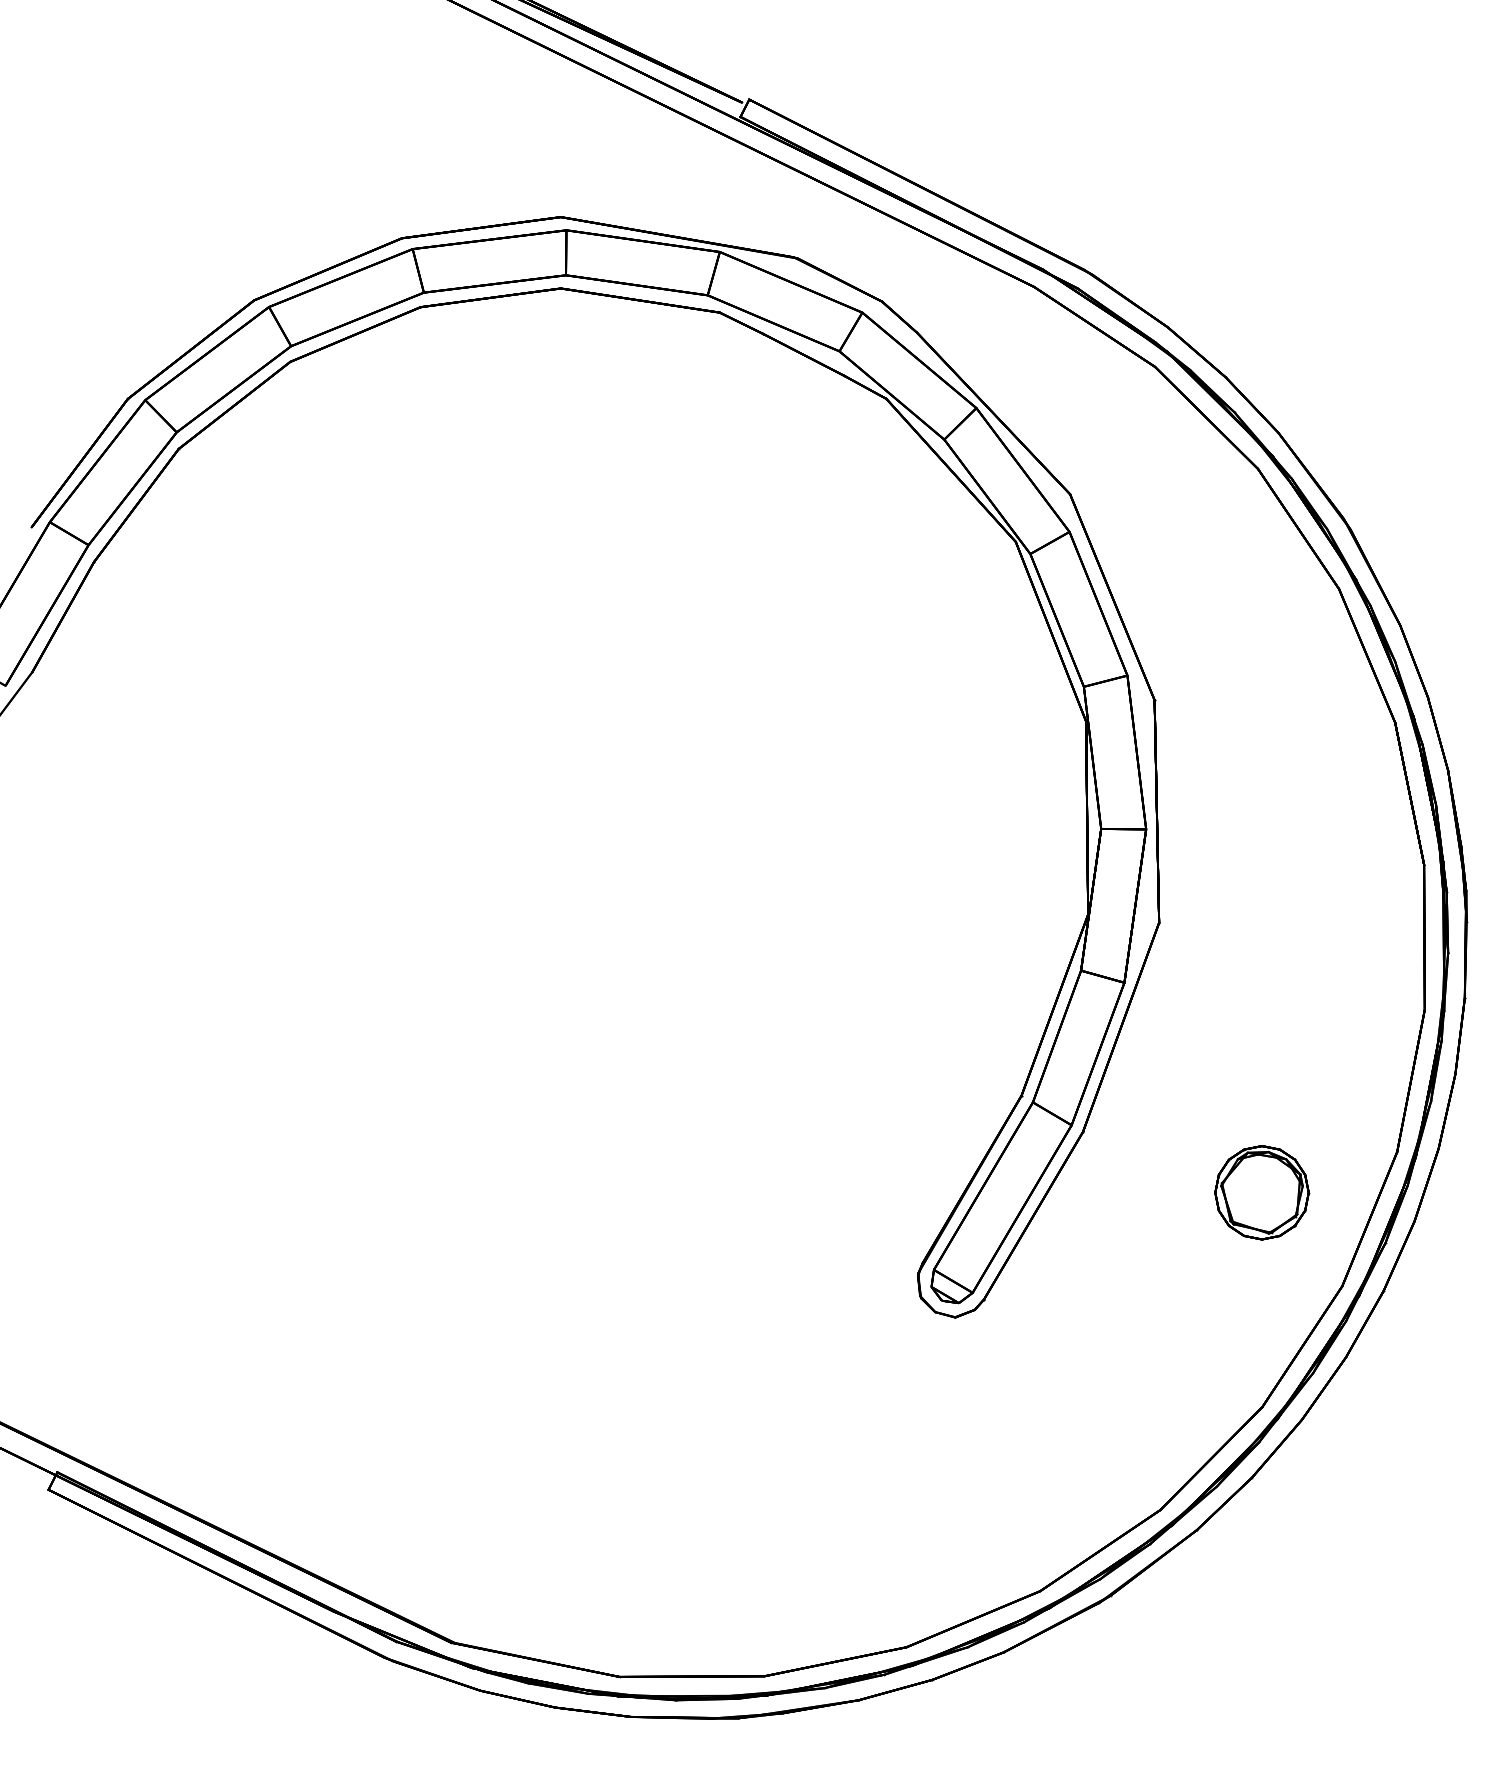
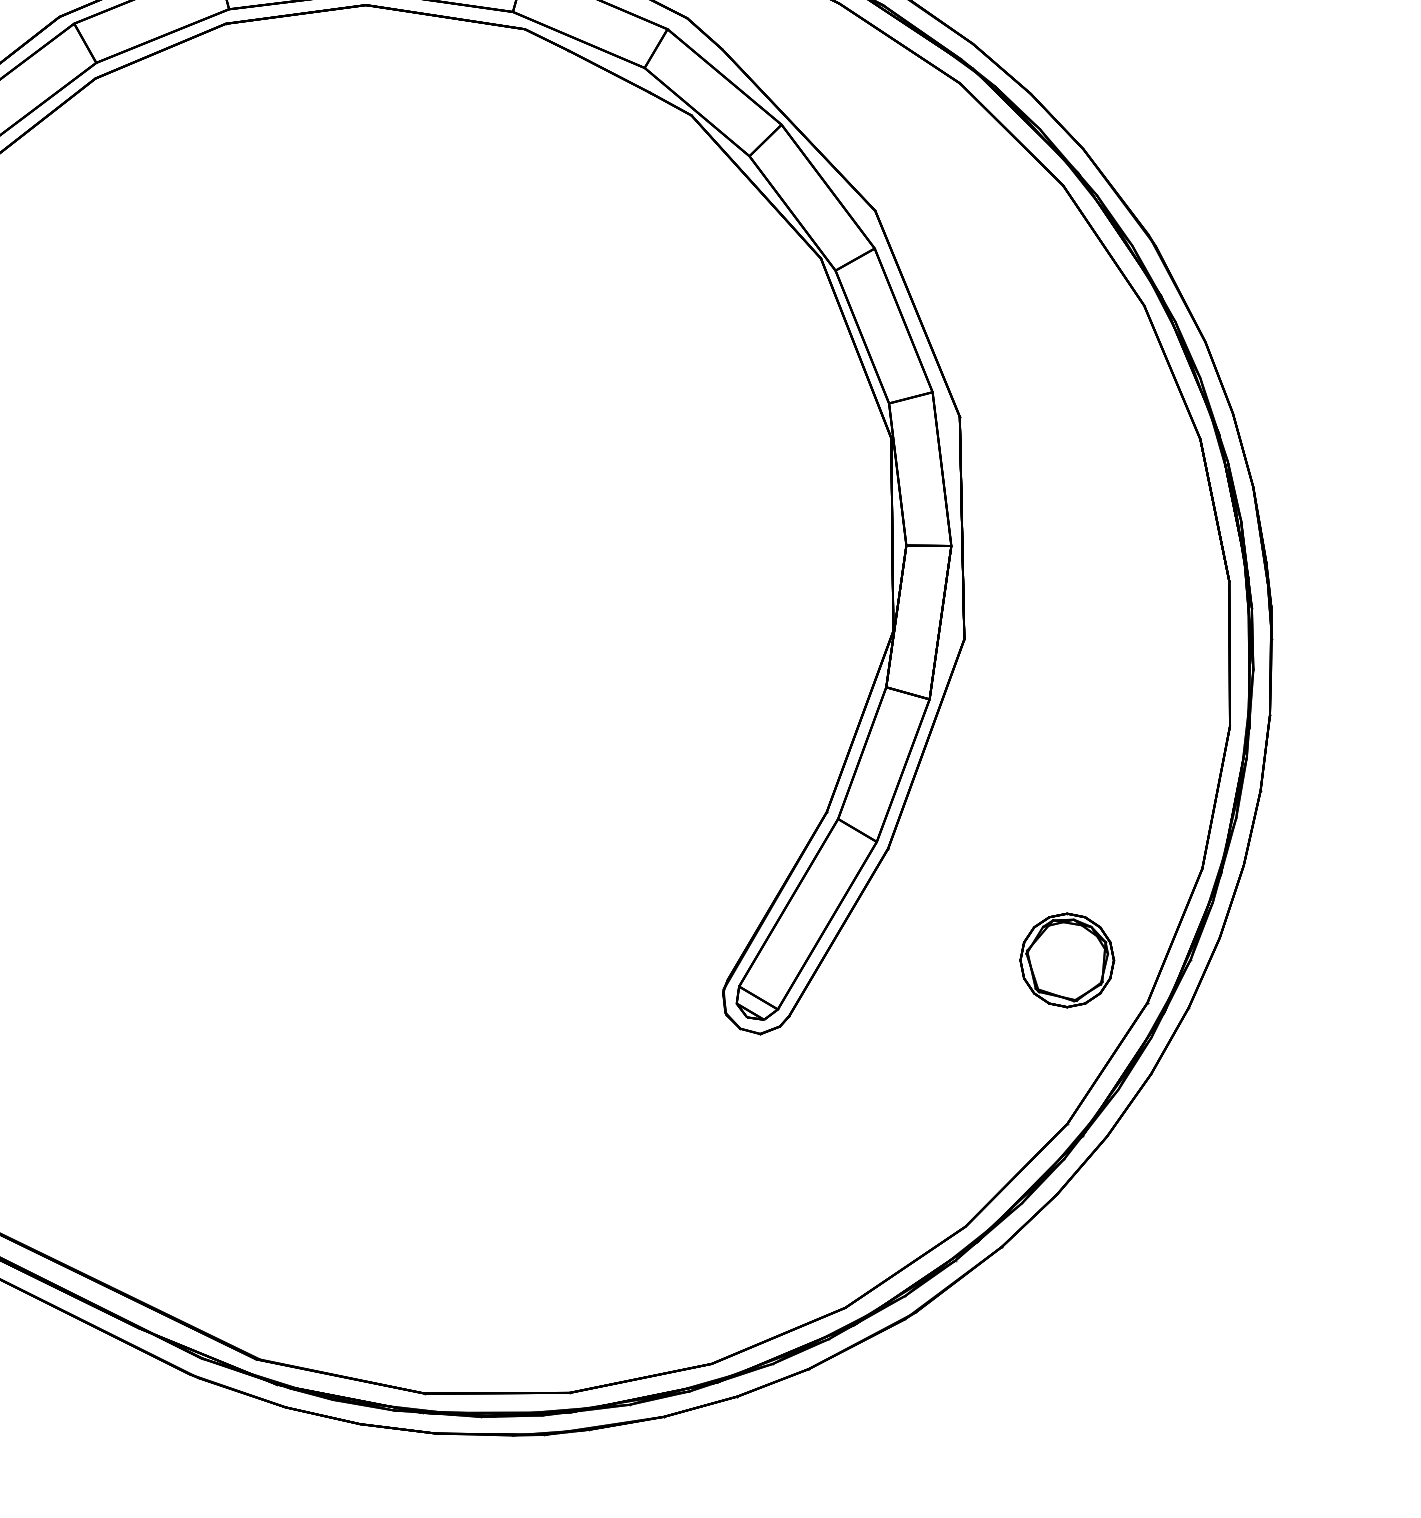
part: (1262, 1192) -> (1067, 960), moved

